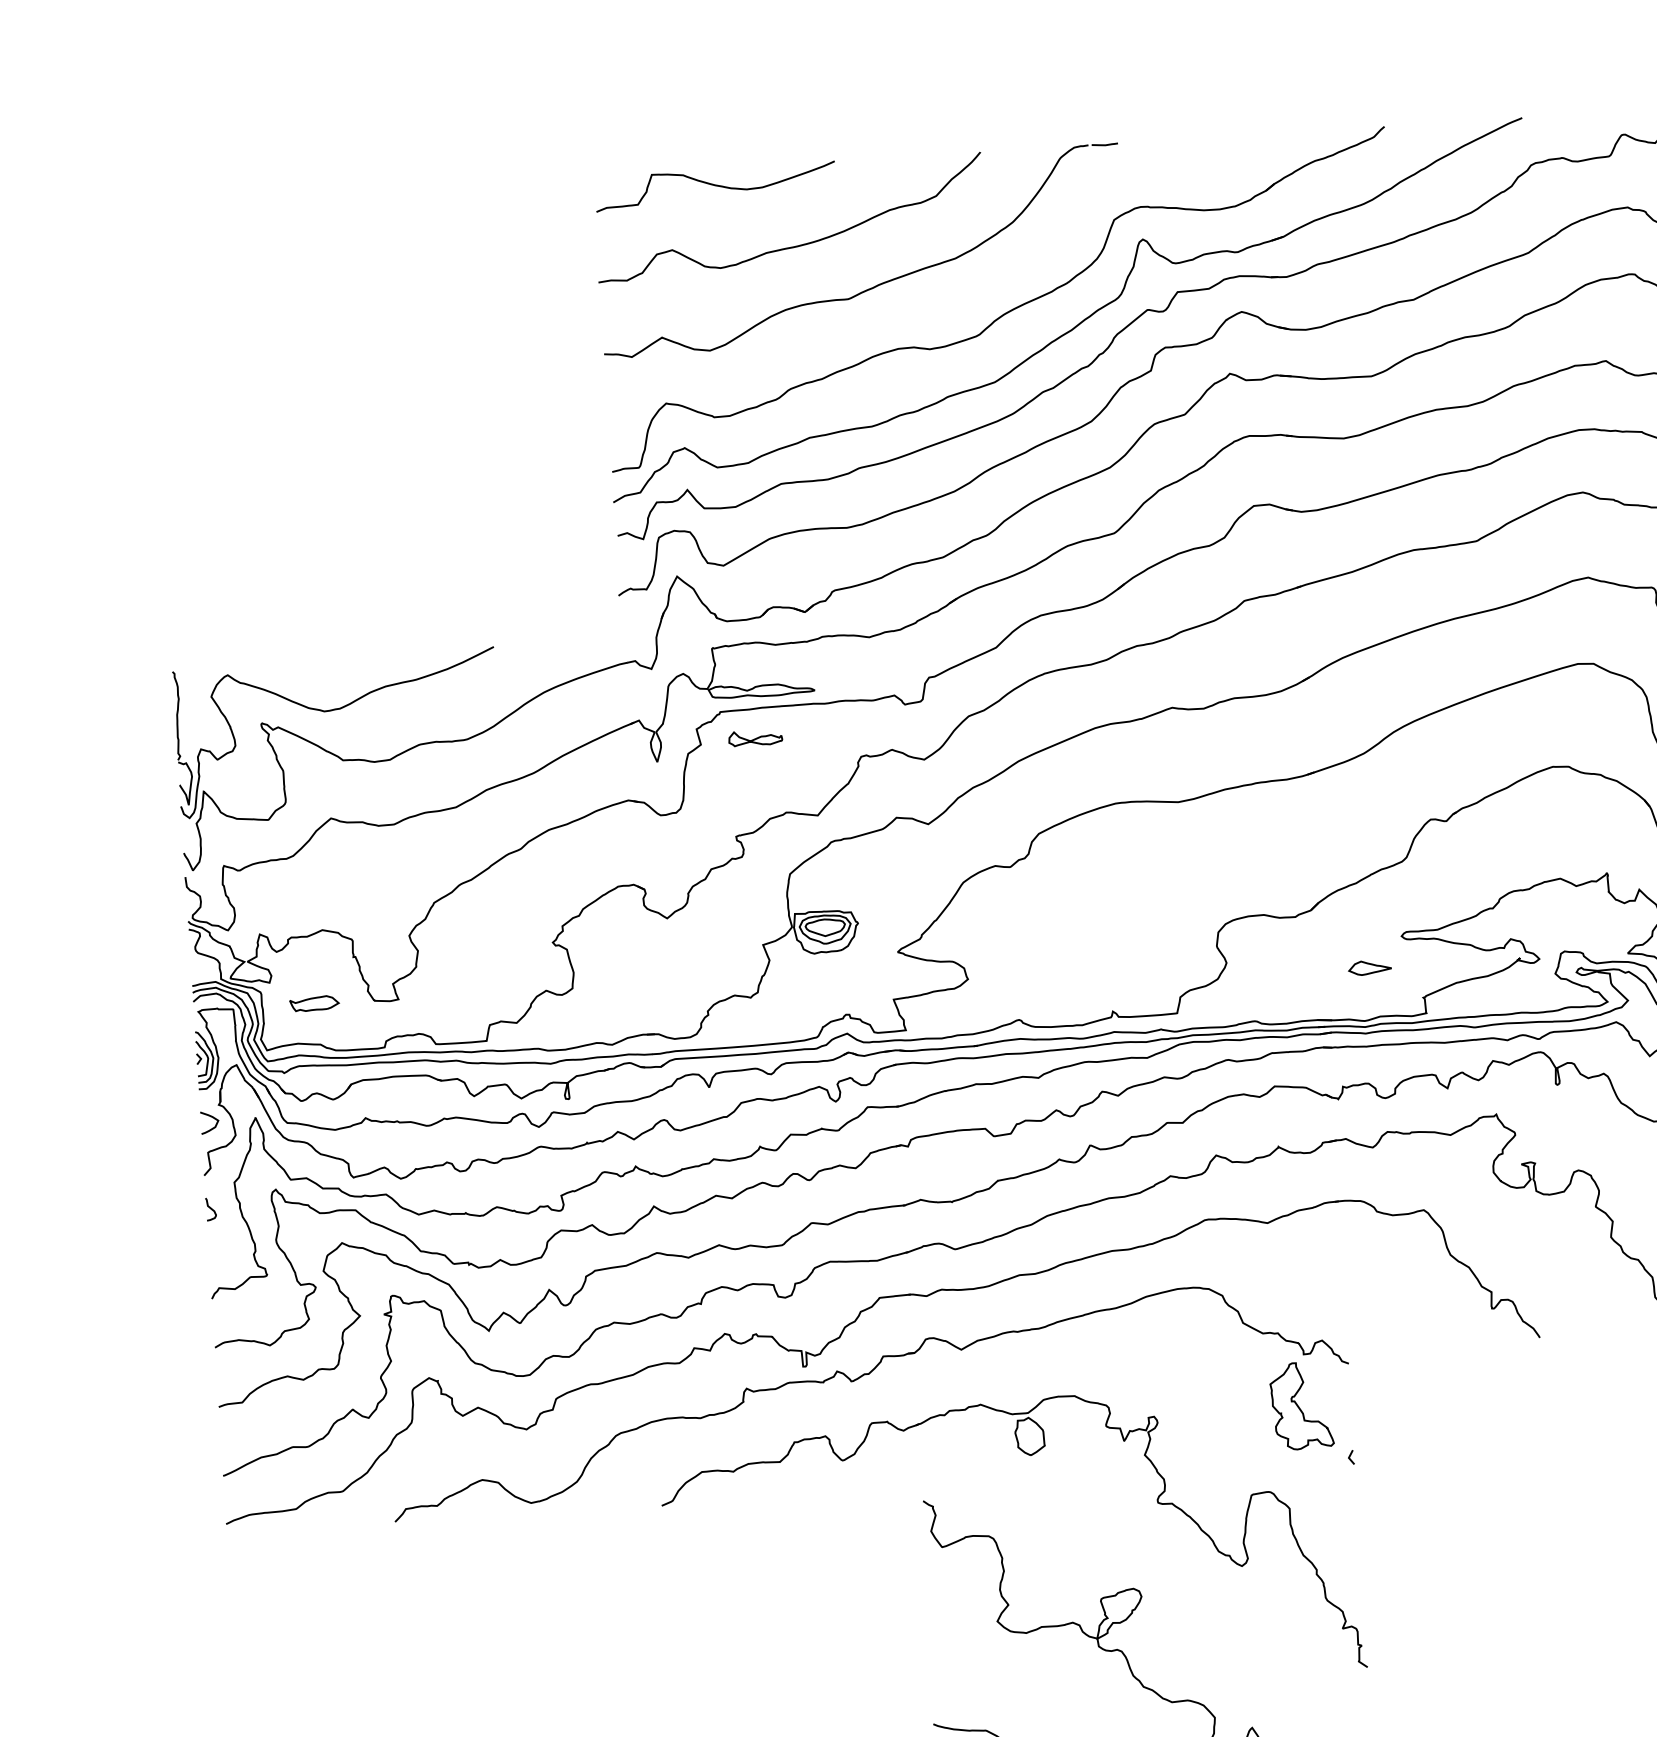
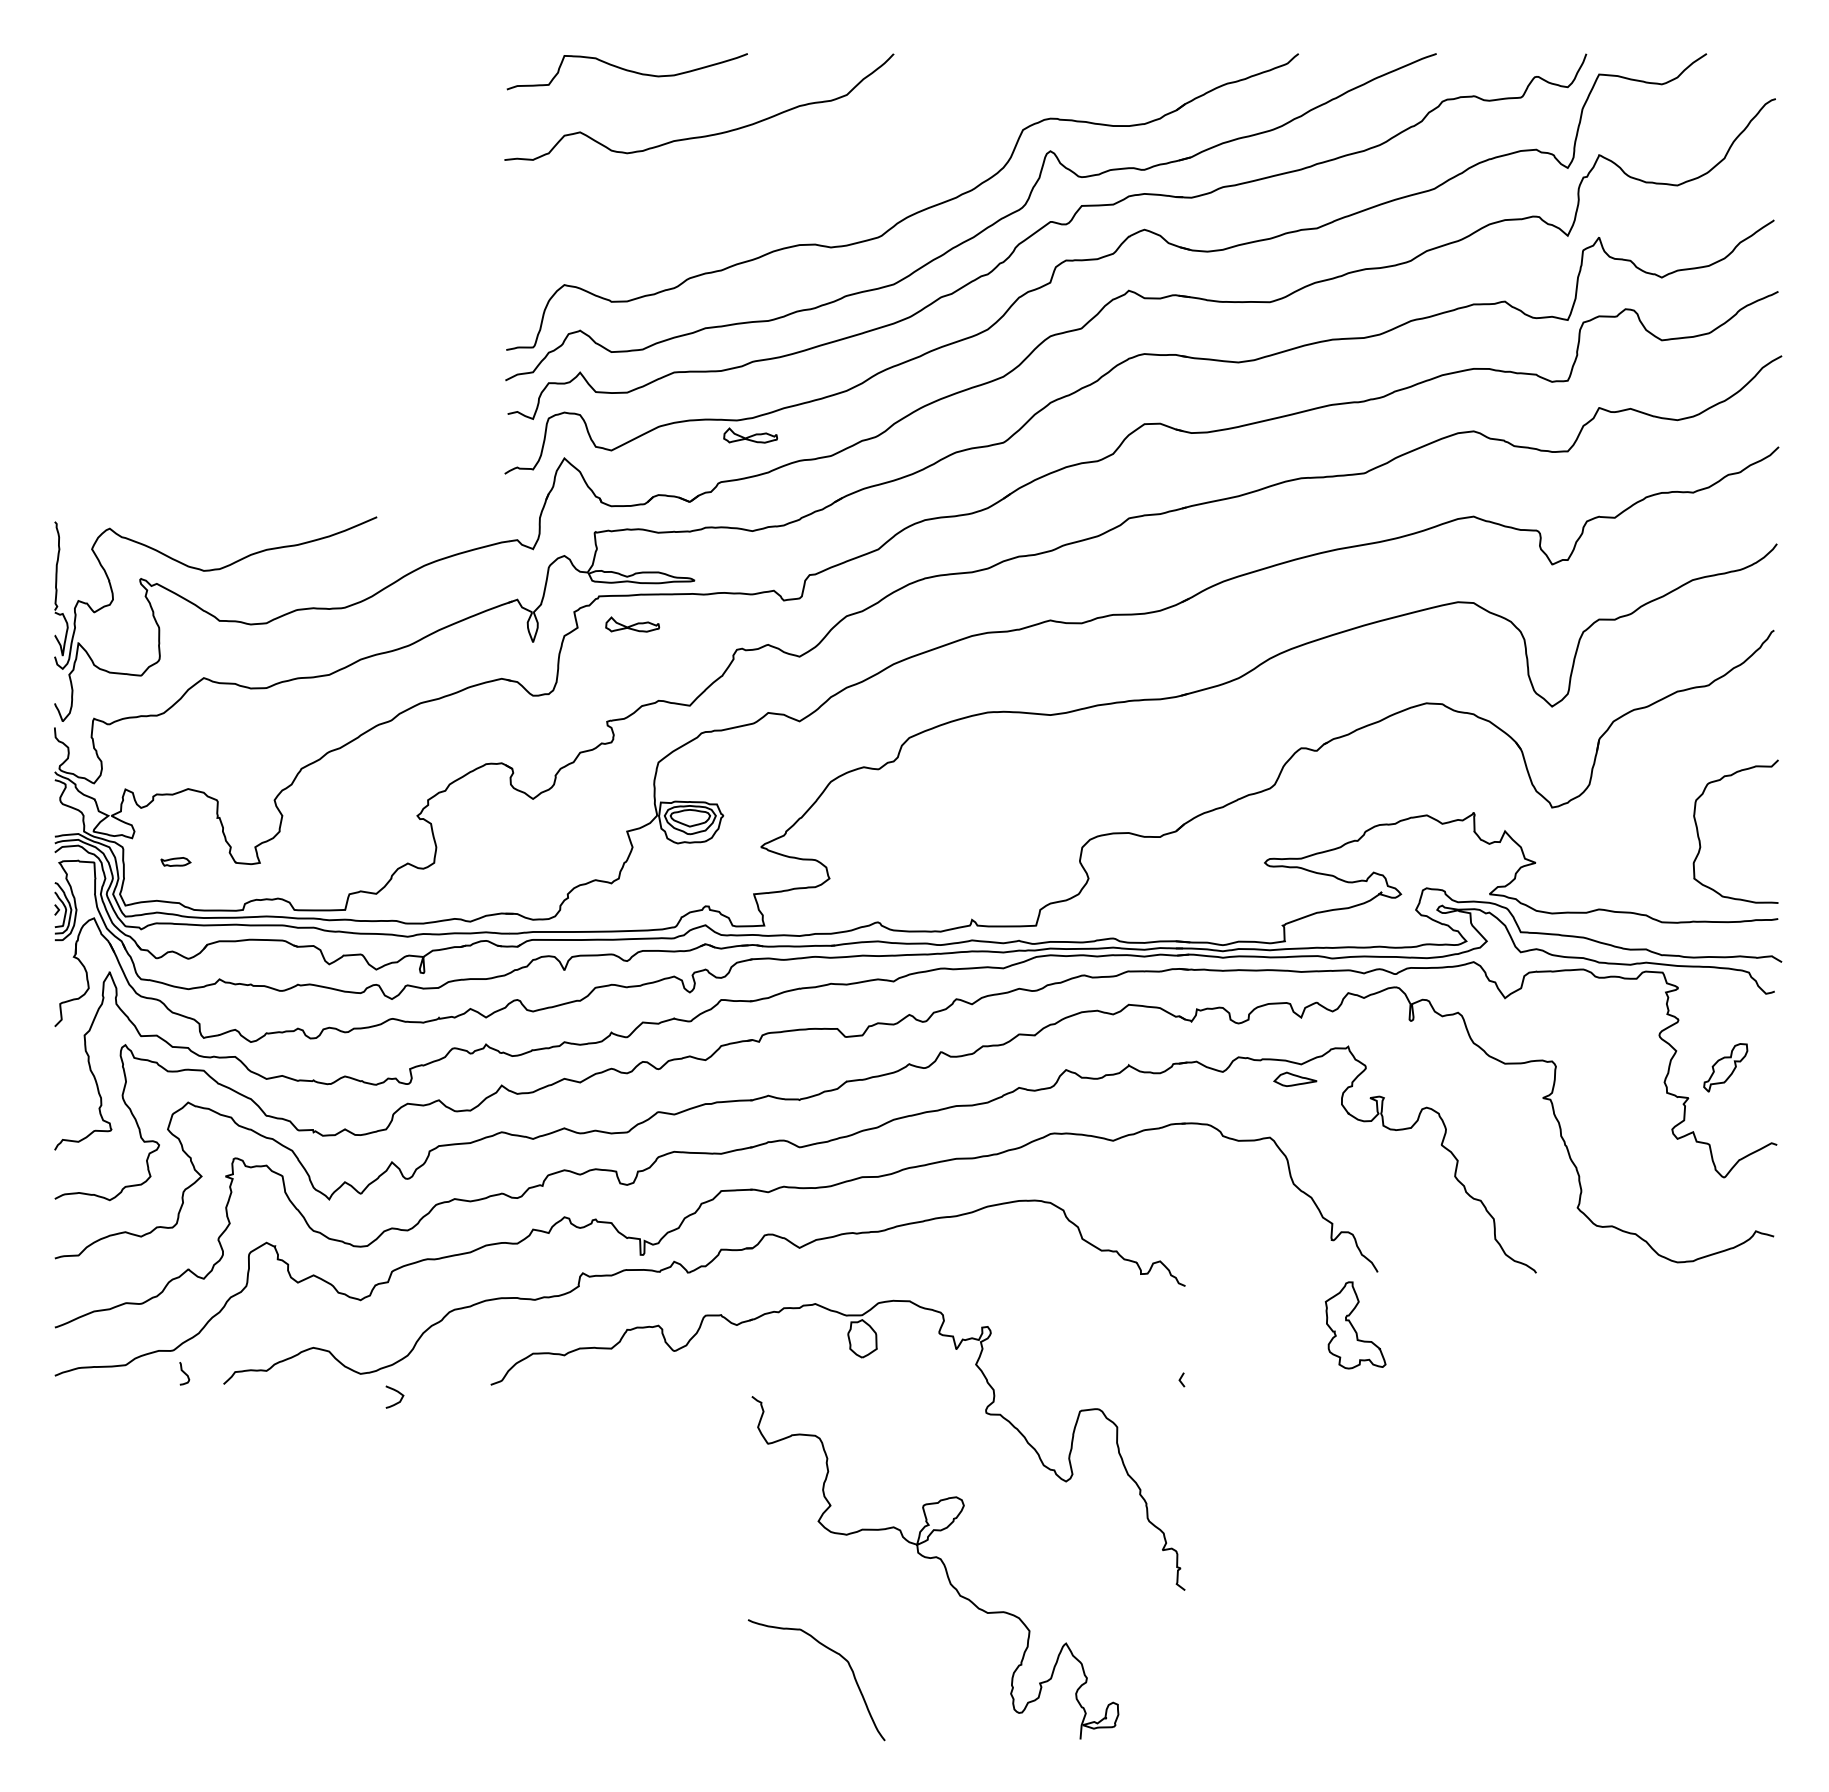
part: (877, 284) -> (782, 179), removed
part: (861, 542) -> (750, 435), added
part: (1370, 966) -> (1295, 1078), moved
part: (314, 1003) -> (175, 861), size x0.6
curve: (212, 1117) -> (397, 1392), moved
curve: (210, 1209) -> (184, 1373), moved
part: (1301, 1406) -> (1355, 1325), moved

